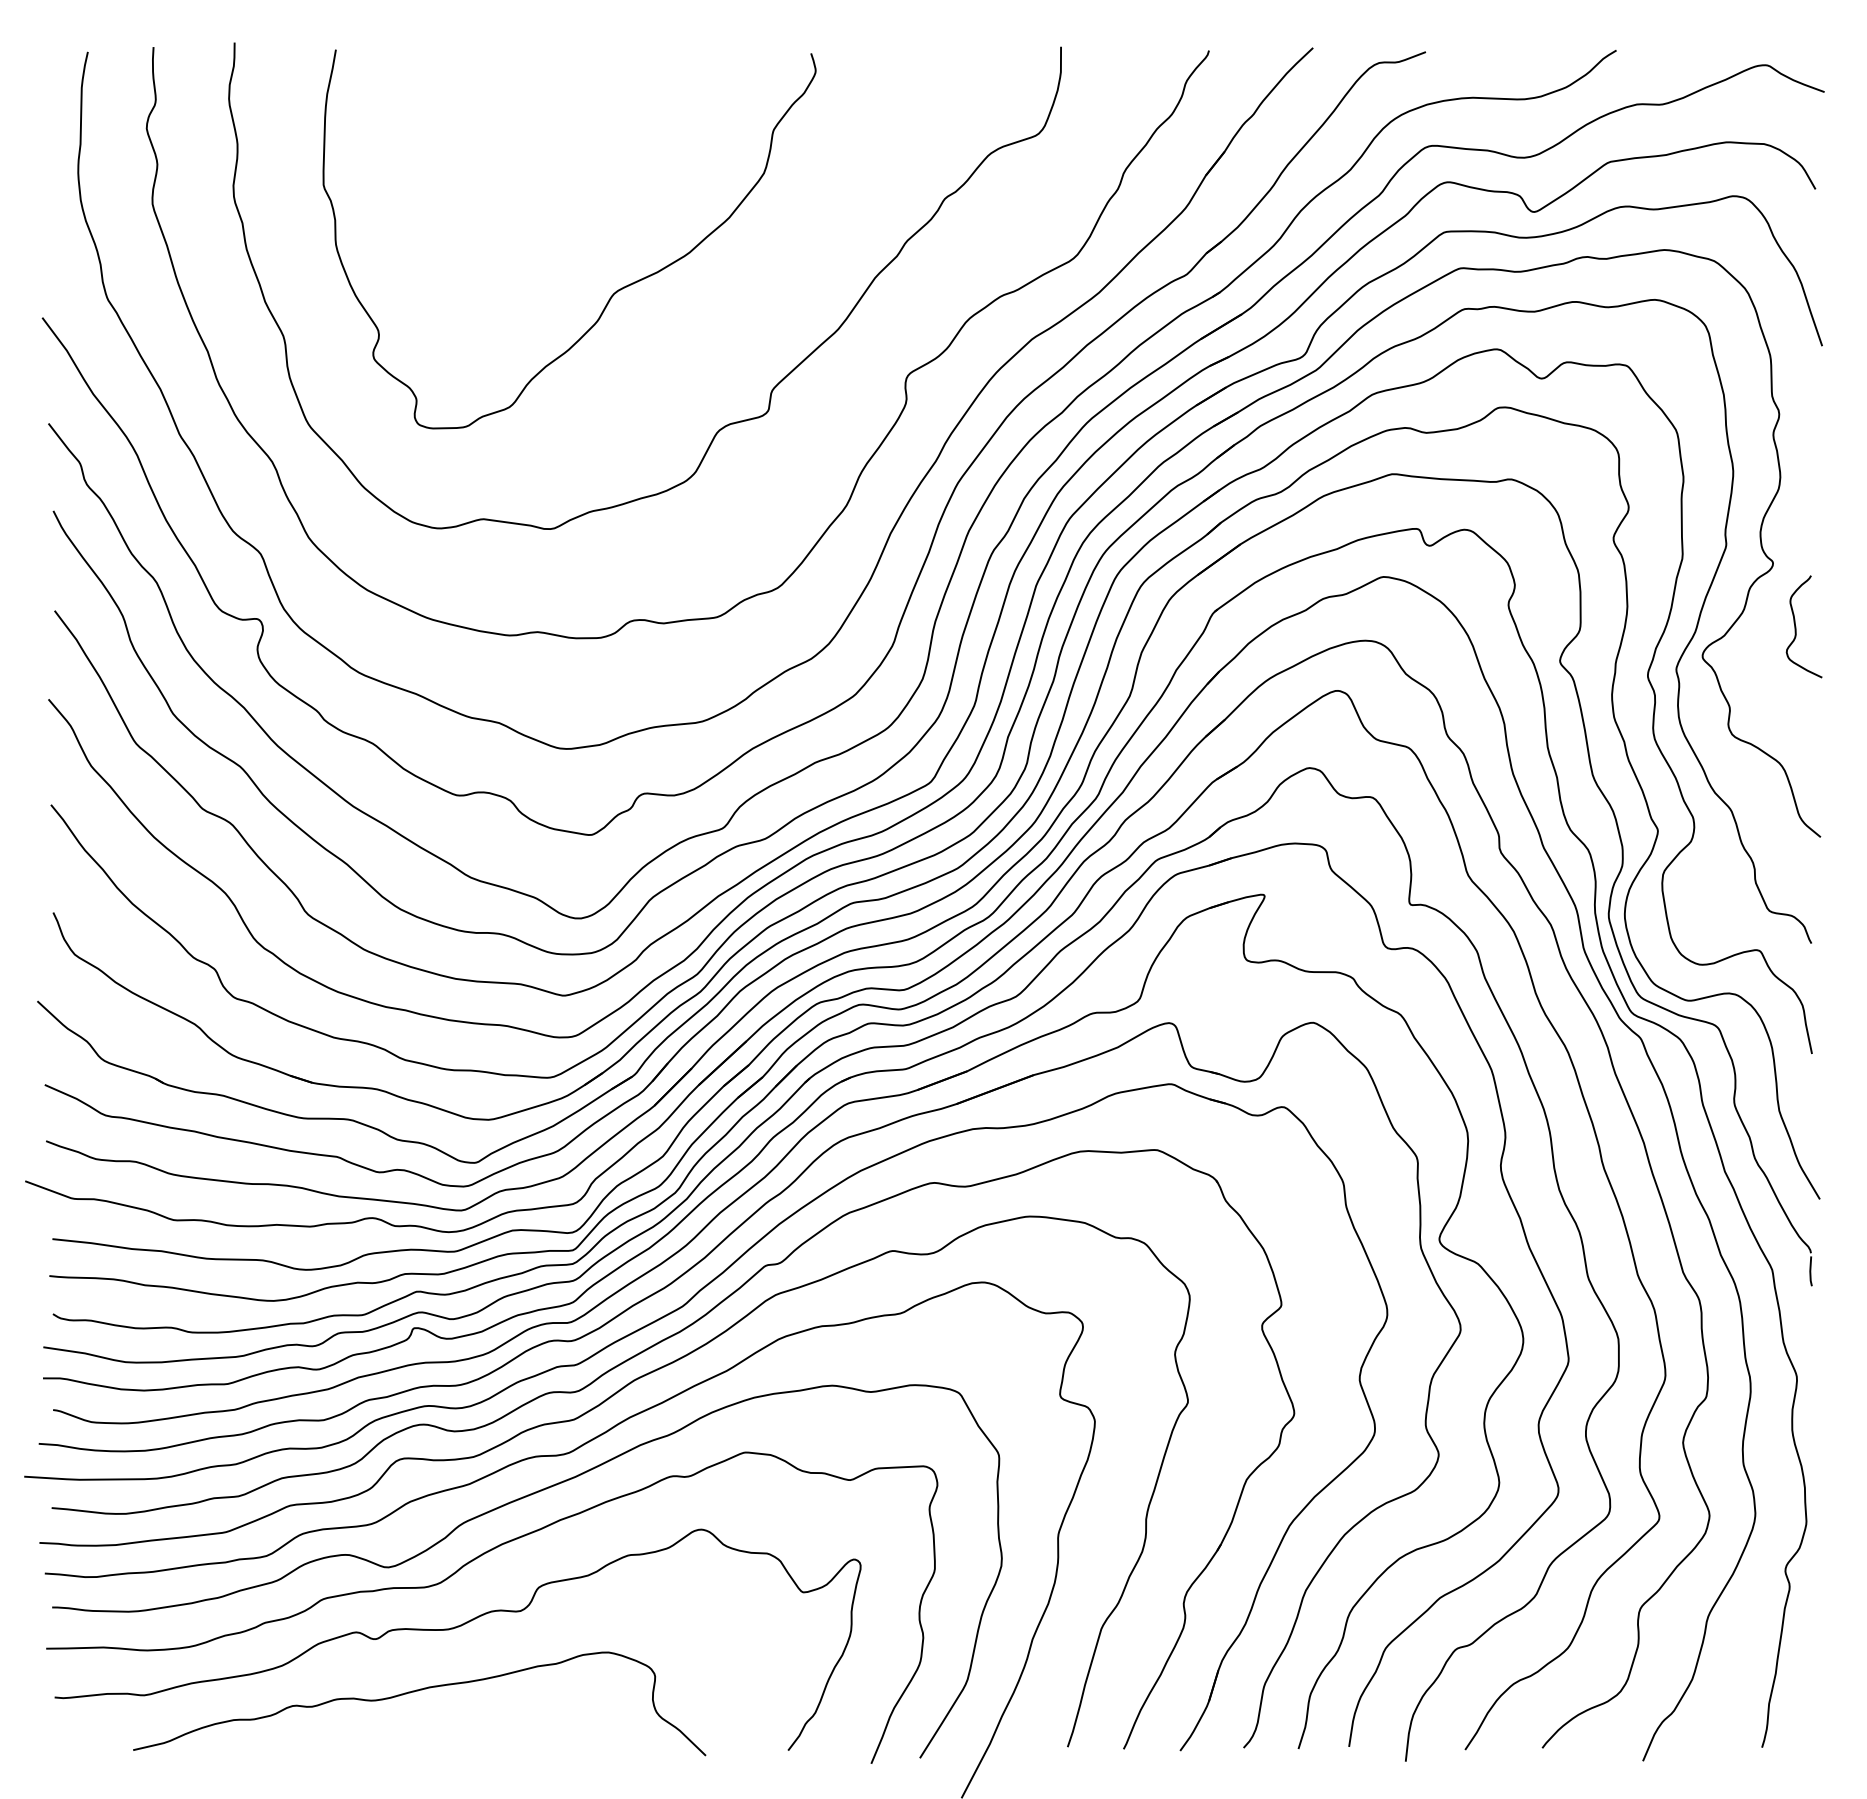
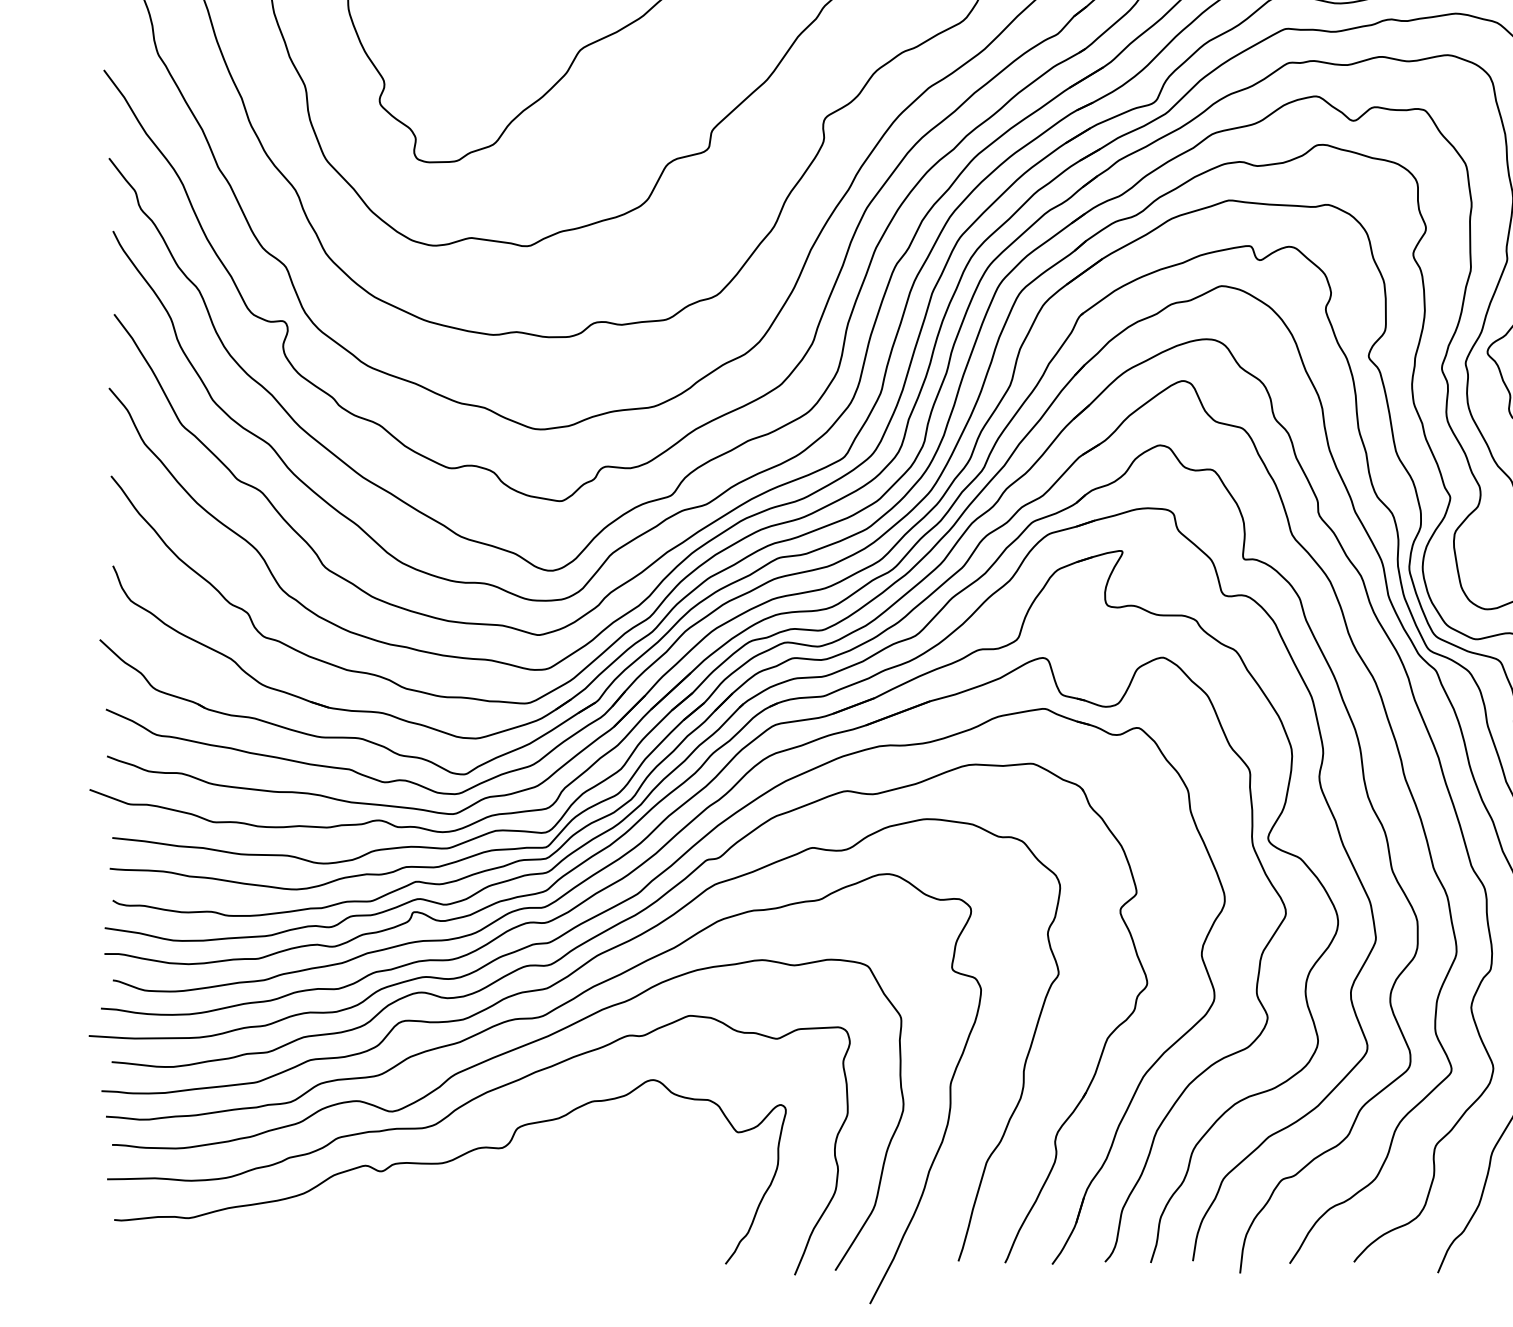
curve: (418, 1691) -> (417, 1214), removed

